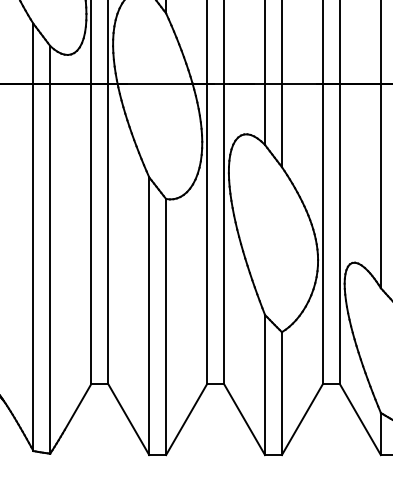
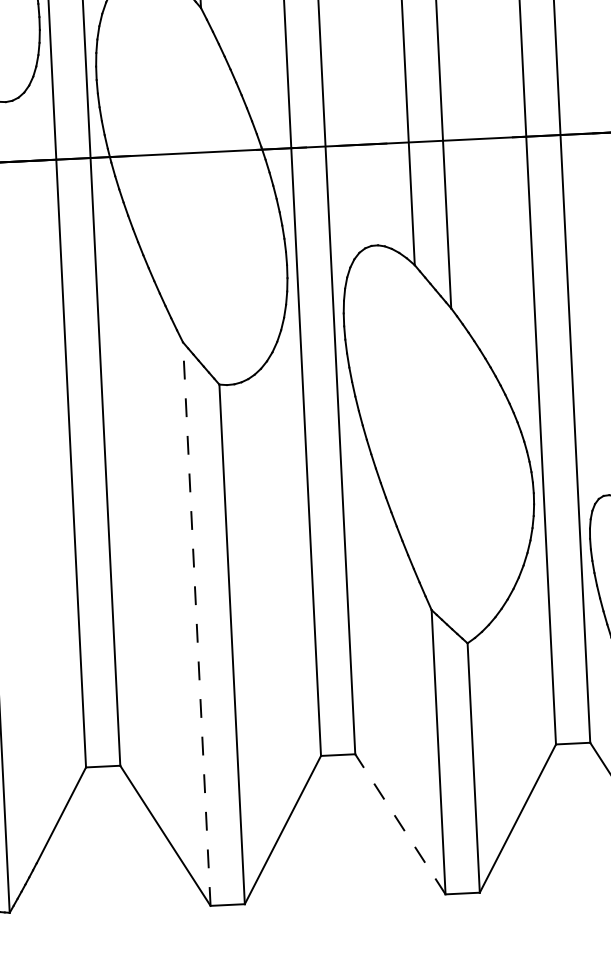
line: (149, 316) -> (197, 624), solid -> dashed
line: (244, 419) -> (400, 824), solid -> dashed

